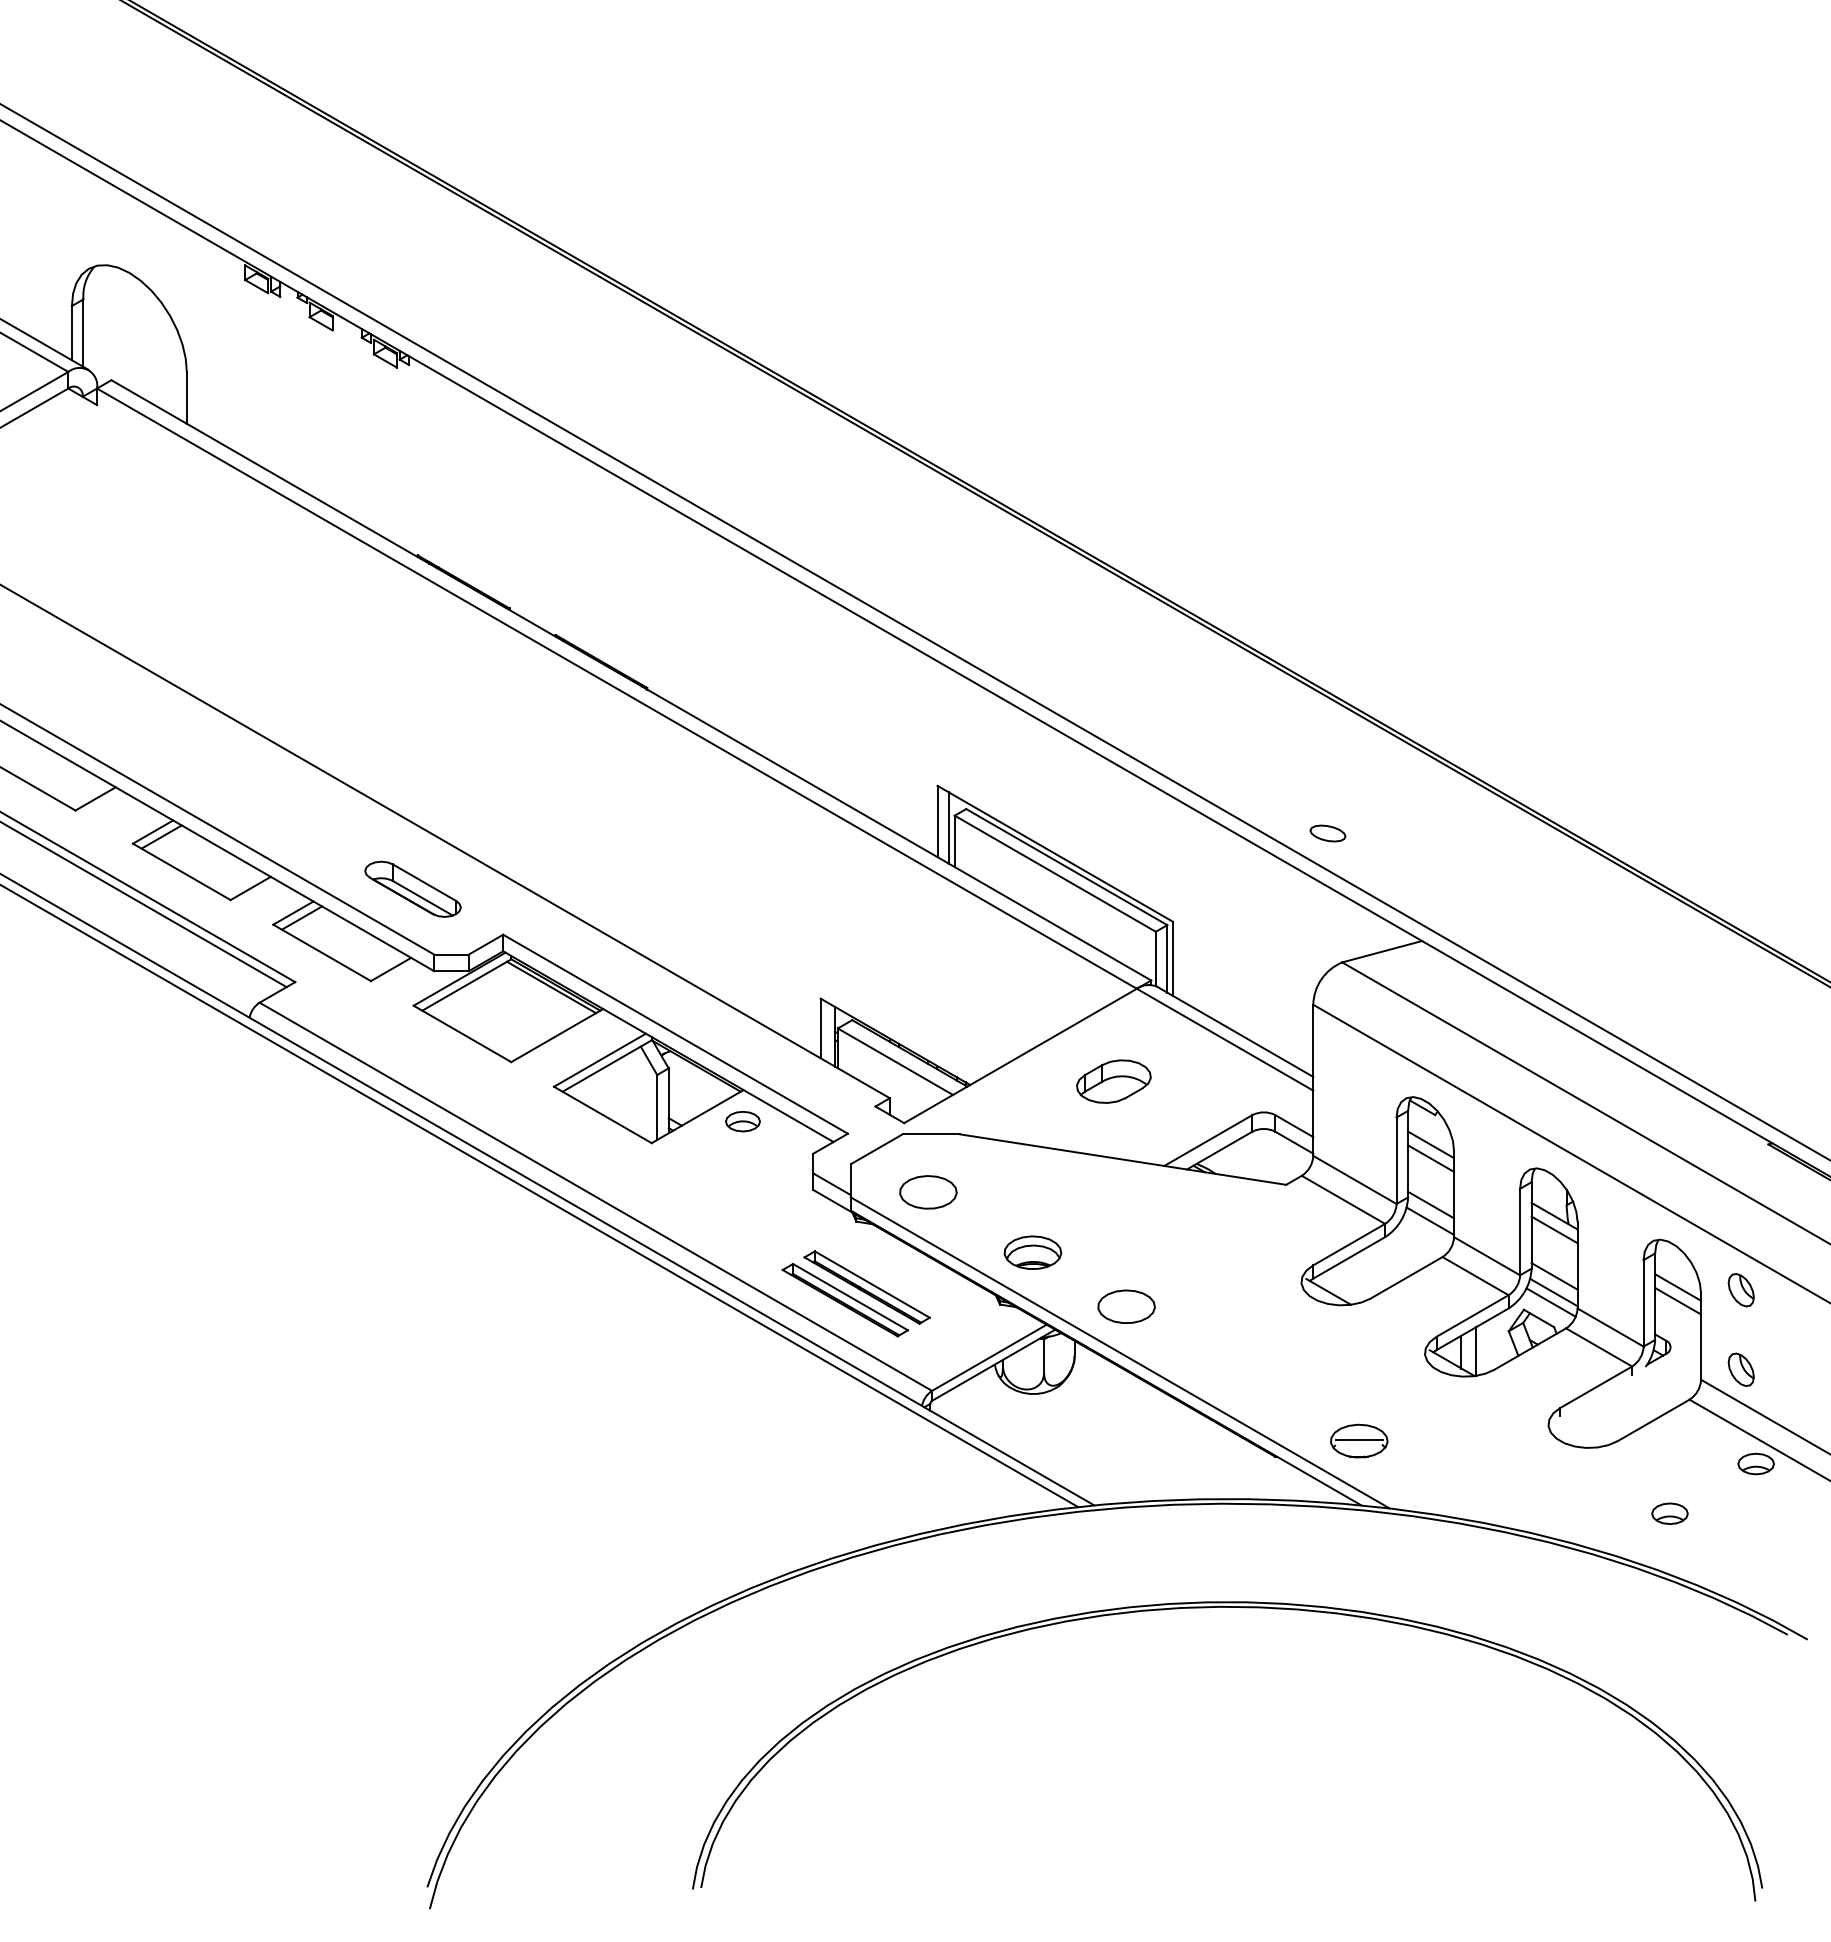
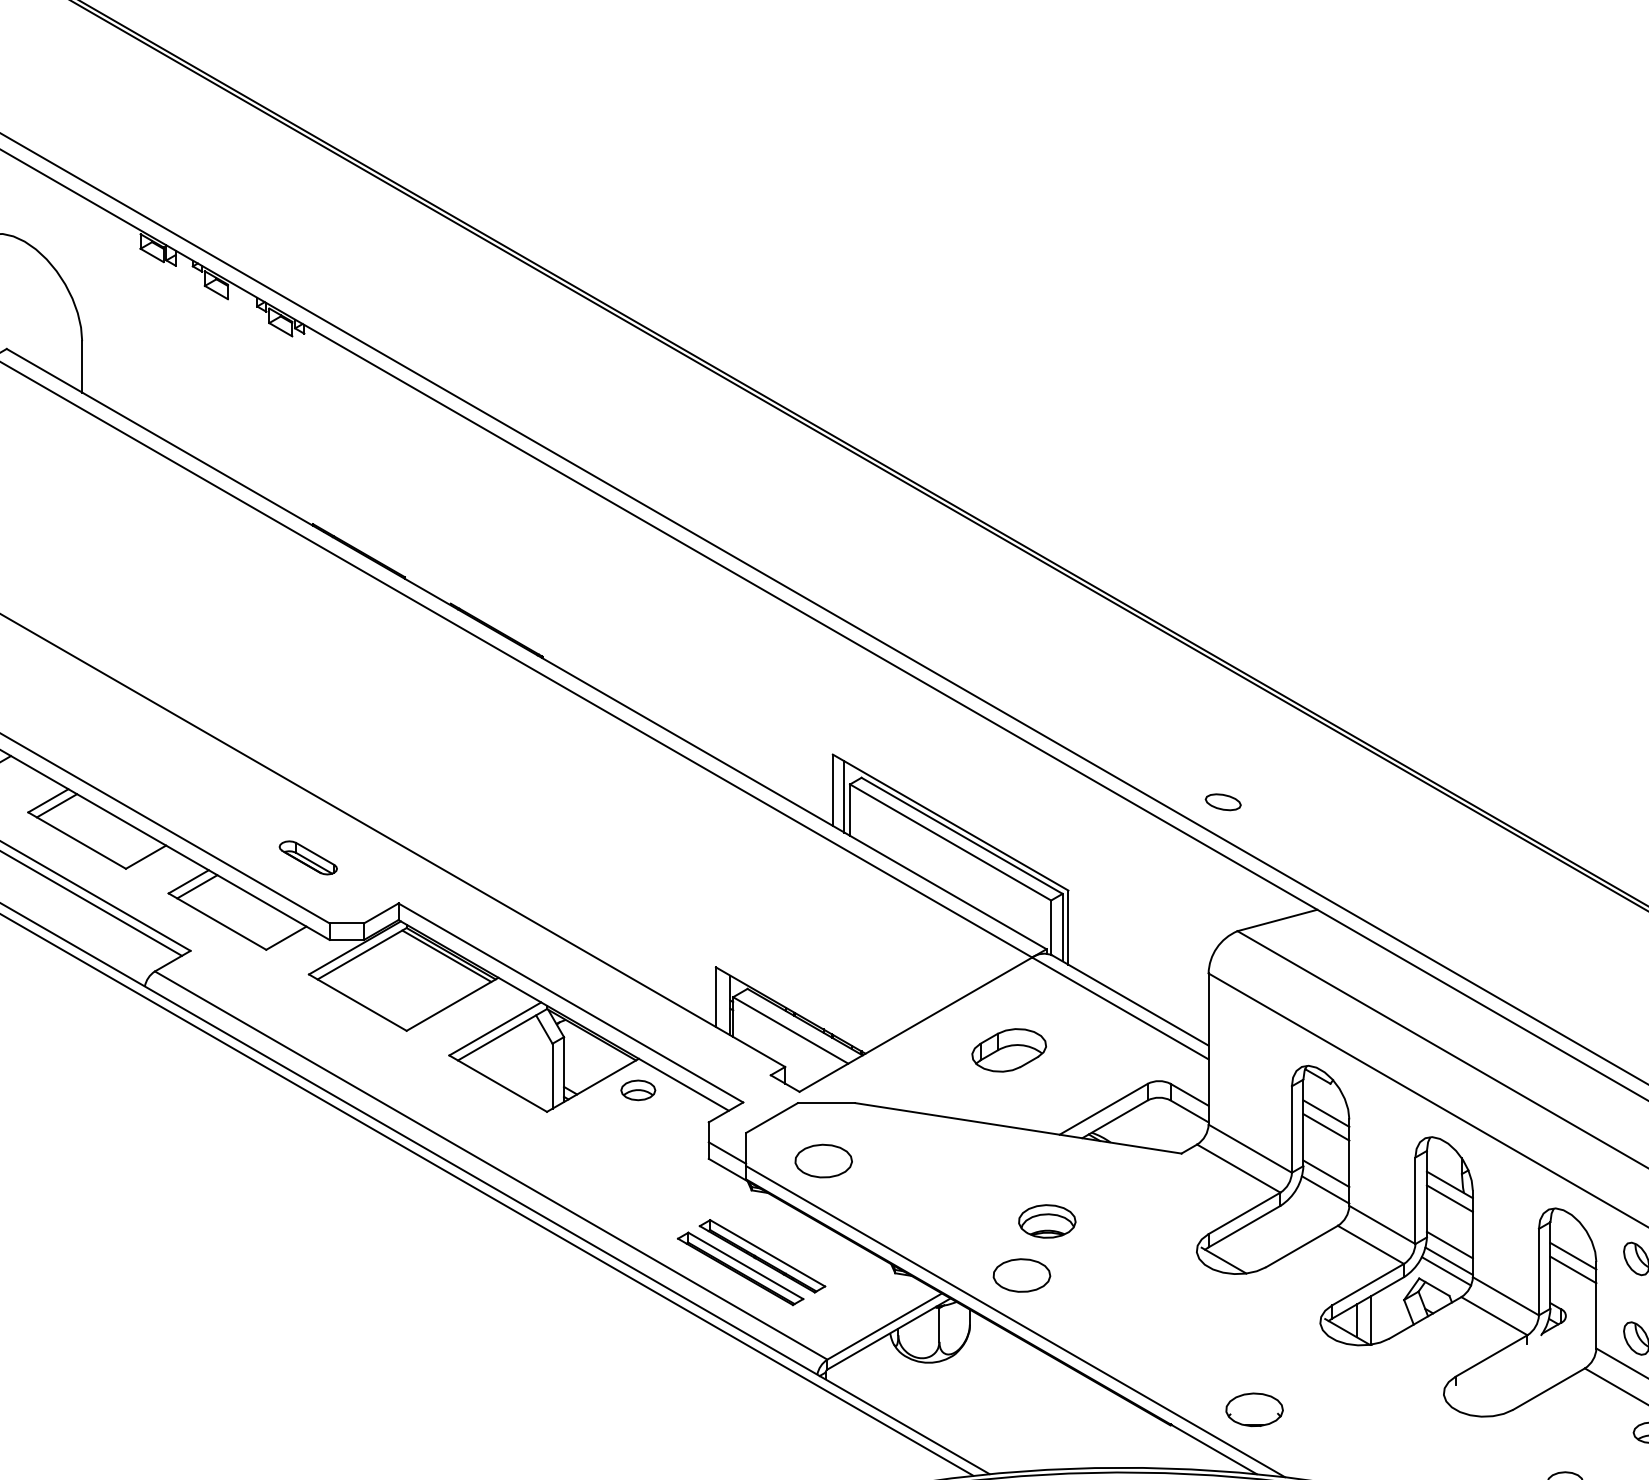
part: (412, 888) -> (307, 857), size x0.6
part: (1032, 1252) -> (1046, 1221), moved
line: (1358, 1440) -> (1253, 1409), removed

